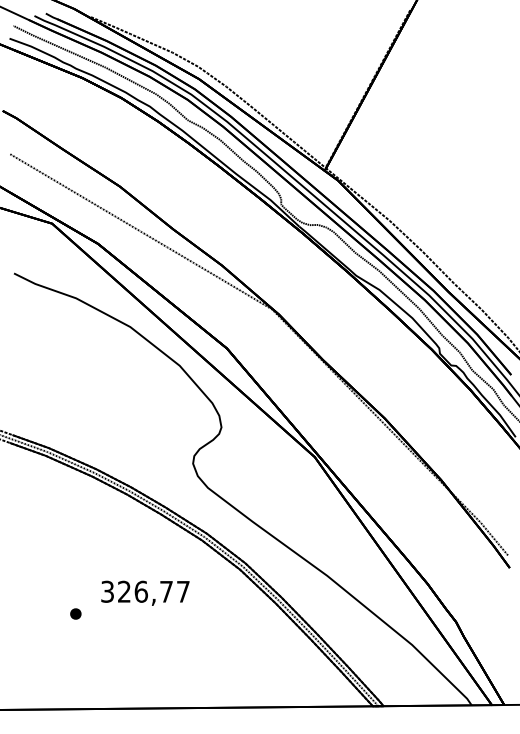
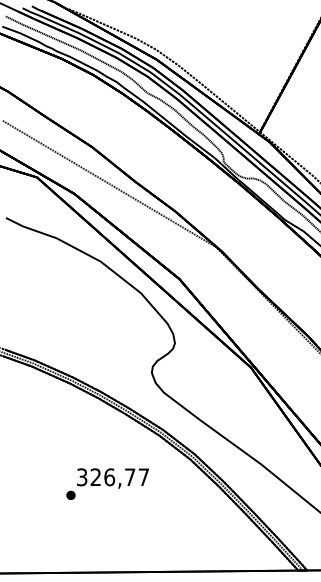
part: (75, 613) -> (70, 494), moved

